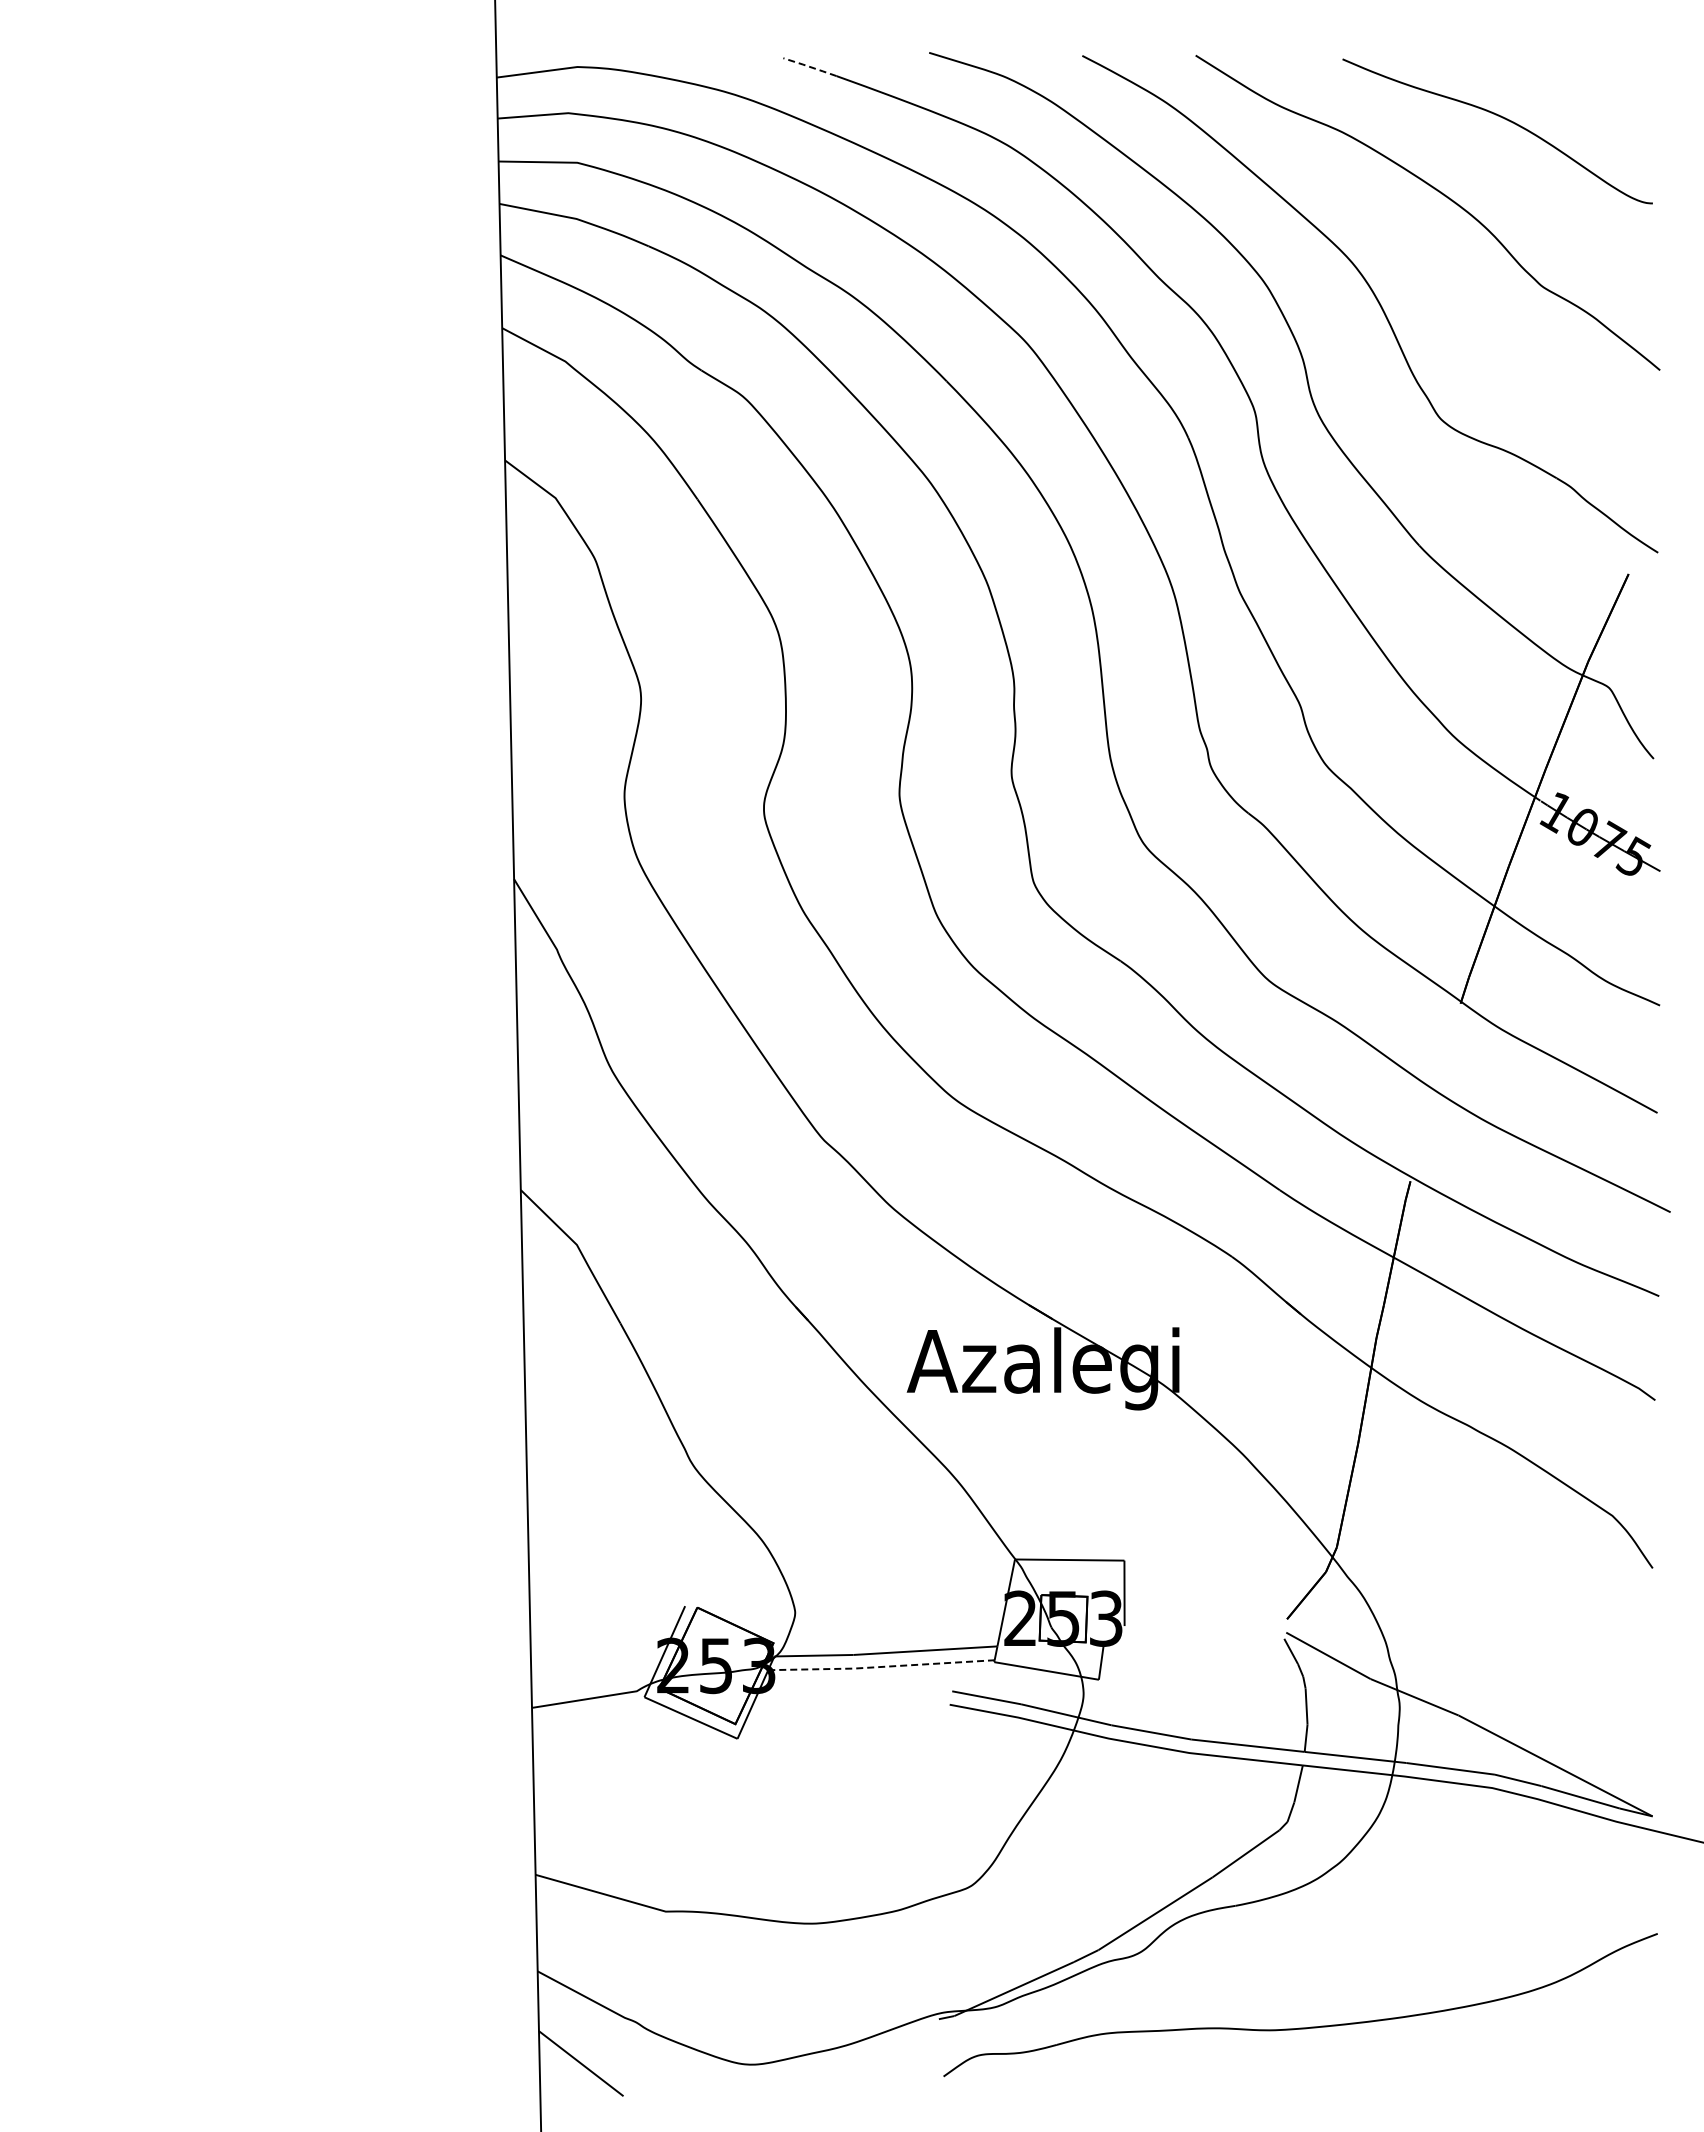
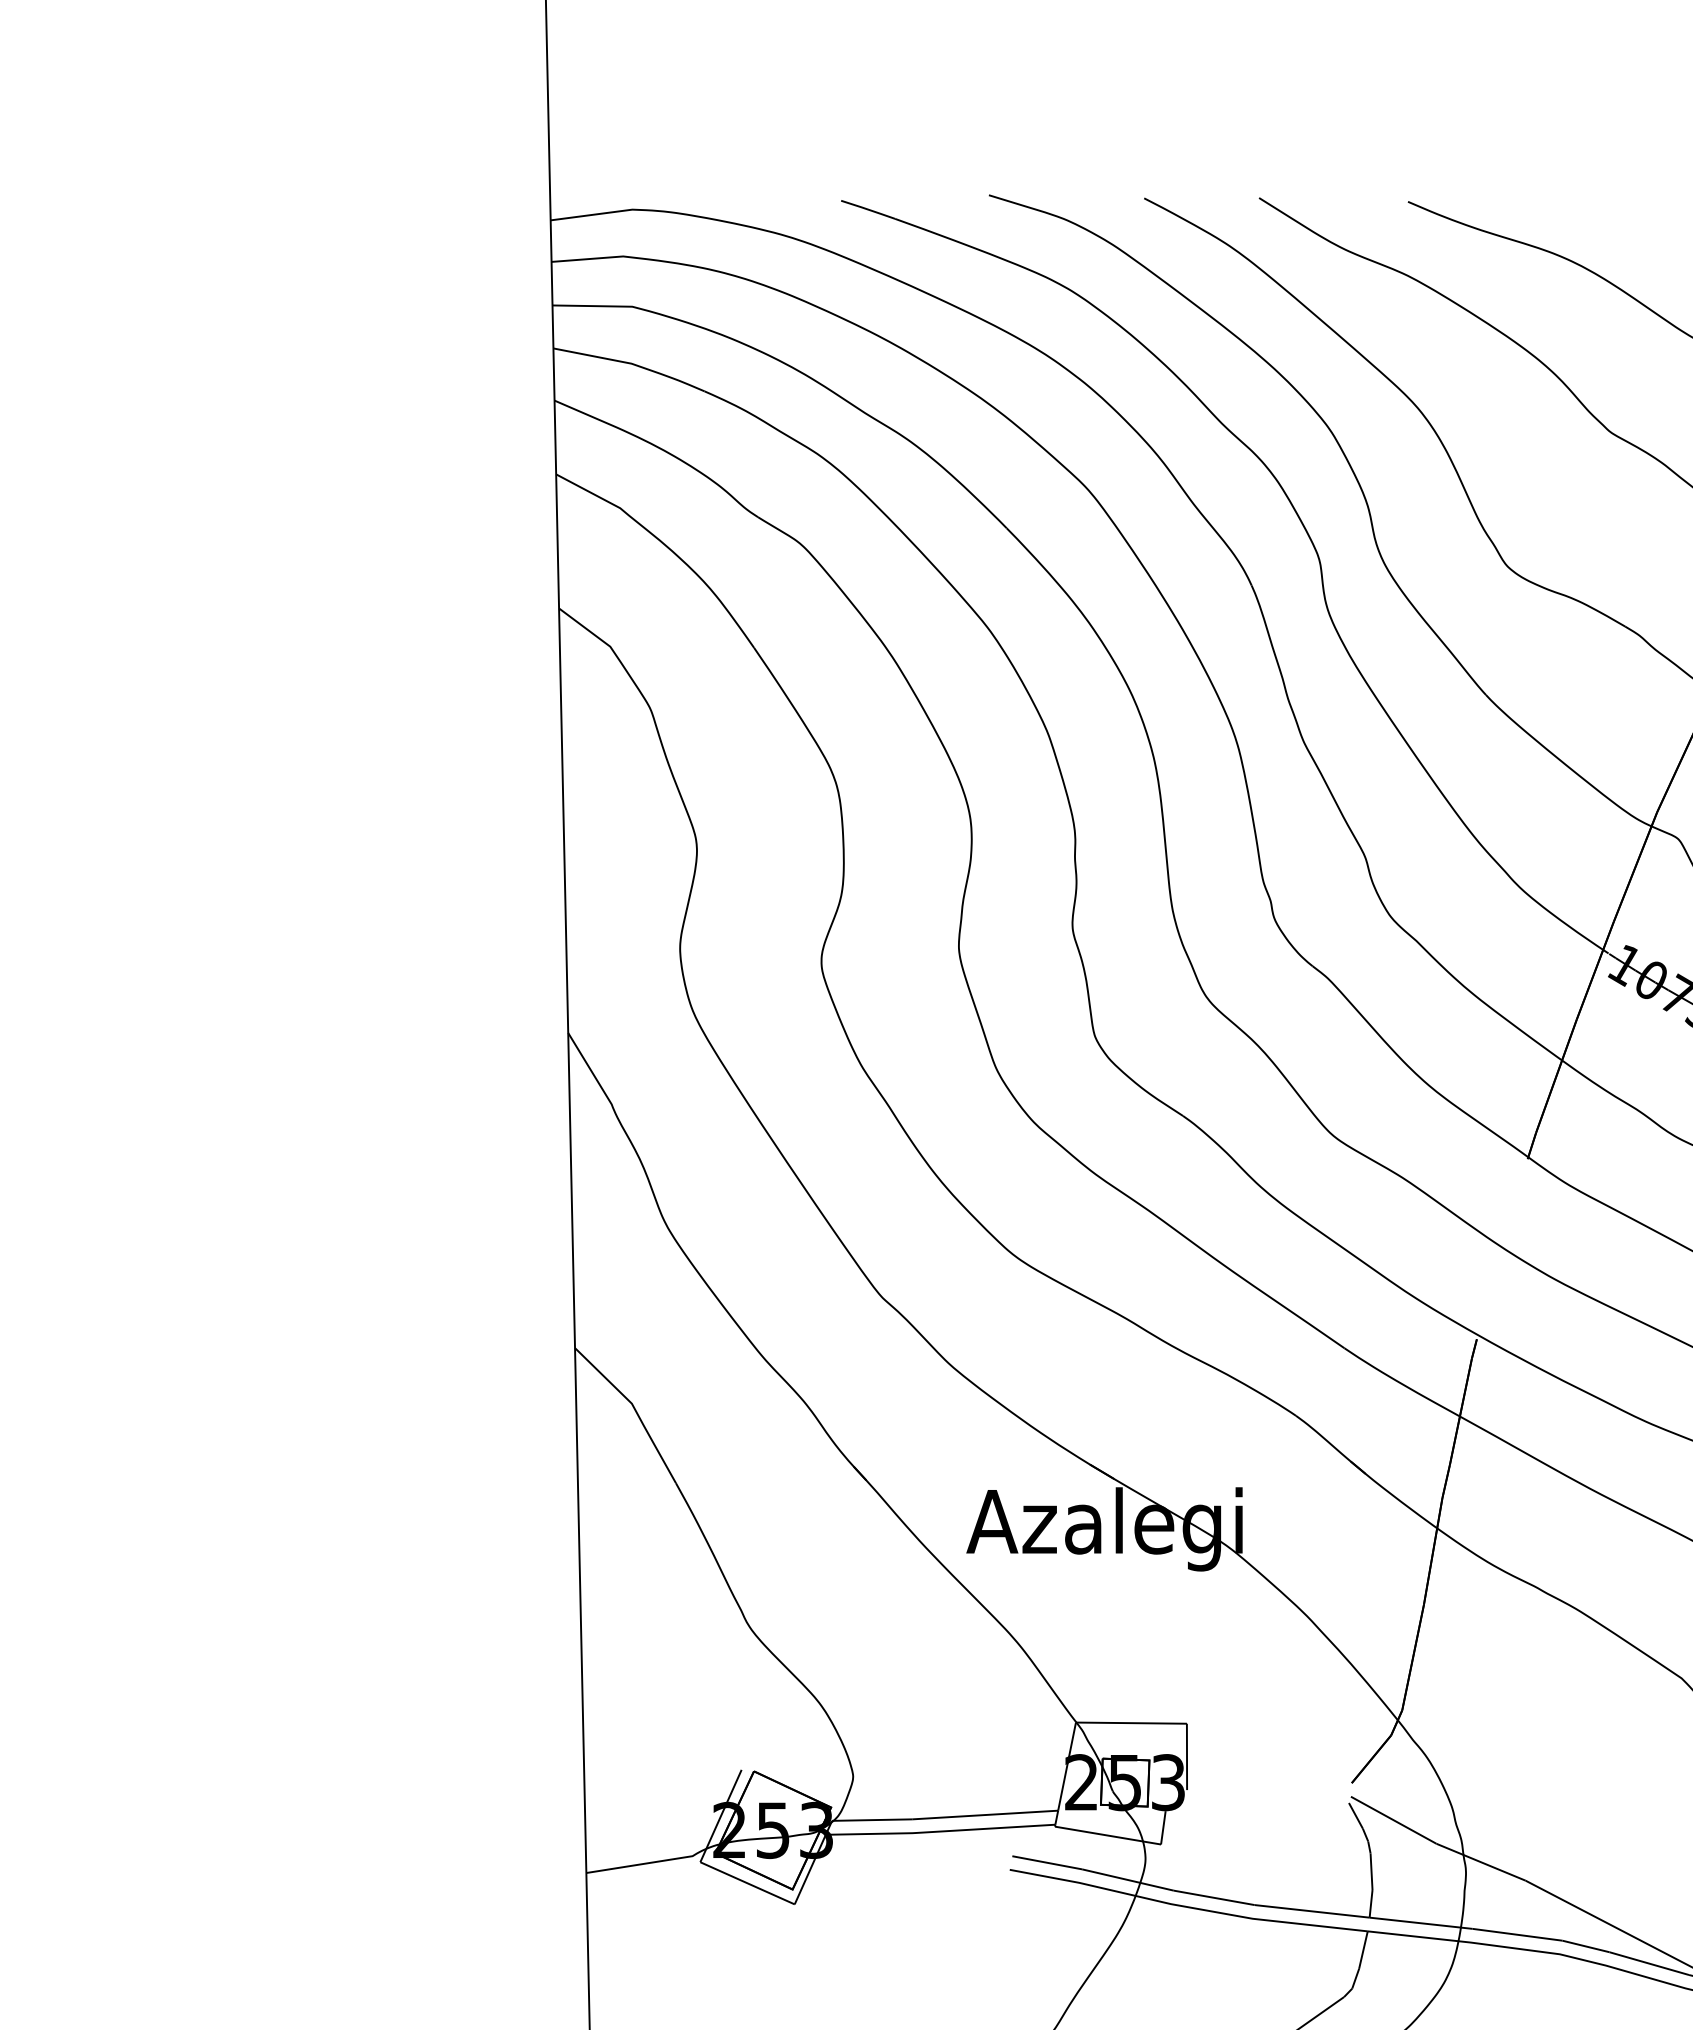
line: (810, 67) -> (868, 210), dashed -> solid
line: (880, 1667) -> (939, 1832), dashed -> solid

